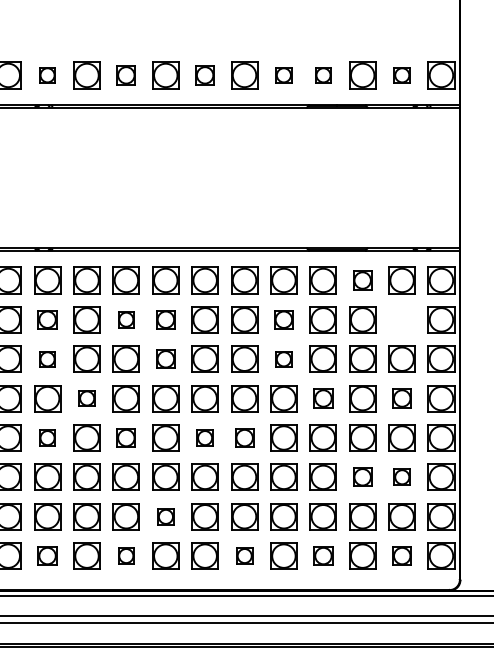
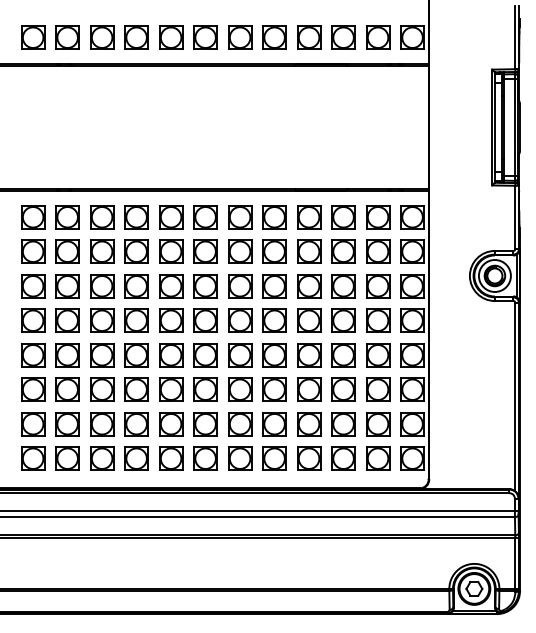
part: (47, 75) -> (67, 37), size x1.67
part: (126, 75) -> (136, 37), size x1.43
part: (205, 75) -> (205, 37), size x1.43
part: (283, 75) -> (274, 37), size x1.67
part: (323, 75) -> (309, 37), size x1.67
part: (402, 75) -> (378, 37), size x1.67
part: (362, 280) -> (343, 217), size x1.43
part: (47, 319) -> (67, 251), size x1.43
part: (126, 319) -> (136, 251), size x1.67
part: (166, 319) -> (171, 251), size x1.43
part: (283, 319) -> (274, 251), size x1.43
part: (402, 319) -> (378, 251), added
part: (47, 359) -> (67, 286), size x1.67
part: (166, 359) -> (171, 286), size x1.43
part: (283, 359) -> (274, 286), size x1.67
part: (87, 398) -> (102, 320), size x1.67
part: (323, 398) -> (309, 320), size x1.43
part: (402, 398) -> (378, 320), size x1.43
part: (47, 438) -> (67, 355), size x1.67
part: (126, 438) -> (136, 355), size x1.43
part: (205, 438) -> (205, 355), size x1.67
part: (245, 438) -> (240, 355), size x1.43
part: (362, 477) -> (343, 389), size x1.43
part: (402, 477) -> (378, 389), size x1.67
part: (166, 517) -> (171, 424), size x1.67
part: (47, 555) -> (67, 458), size x1.43
part: (126, 555) -> (136, 458), size x1.67
part: (245, 555) -> (240, 458), size x1.67
part: (323, 555) -> (309, 458), size x1.43
part: (402, 555) -> (378, 458), size x1.43

